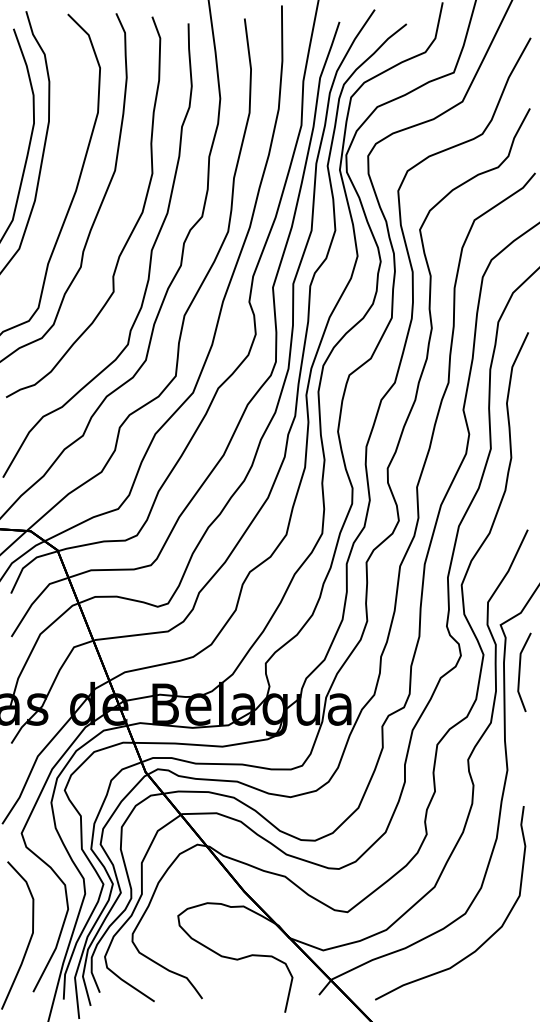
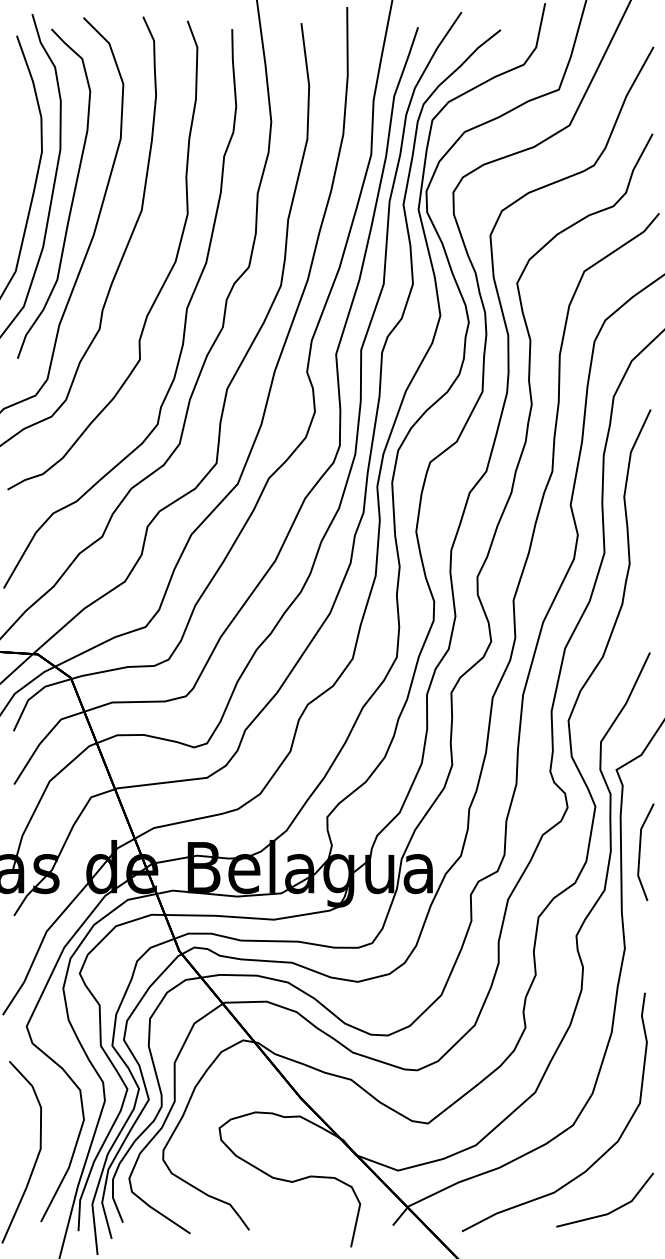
part: (58, 158) -> (72, 195), added
line: (520, 671) -> (640, 851), moved
part: (495, 983) -> (610, 1211), added

